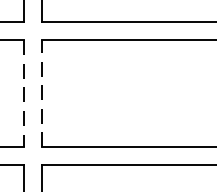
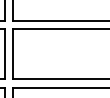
line: (25, 93) -> (5, 54), dashed -> solid
line: (42, 93) -> (13, 54), dashed -> solid

